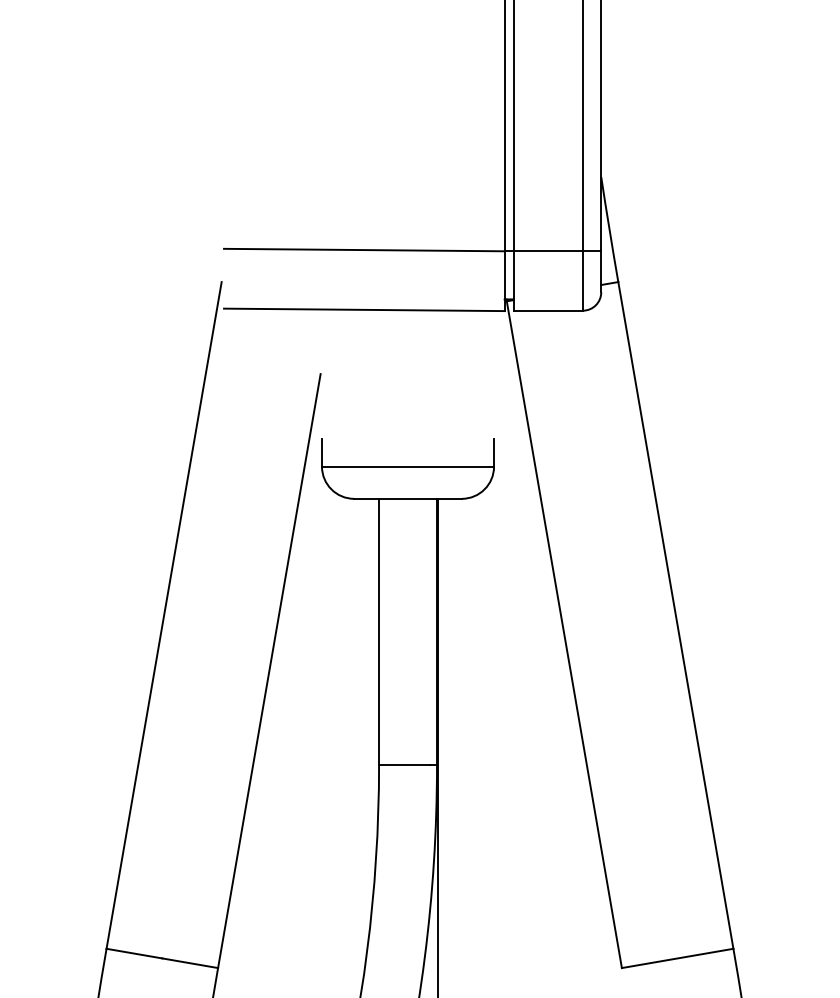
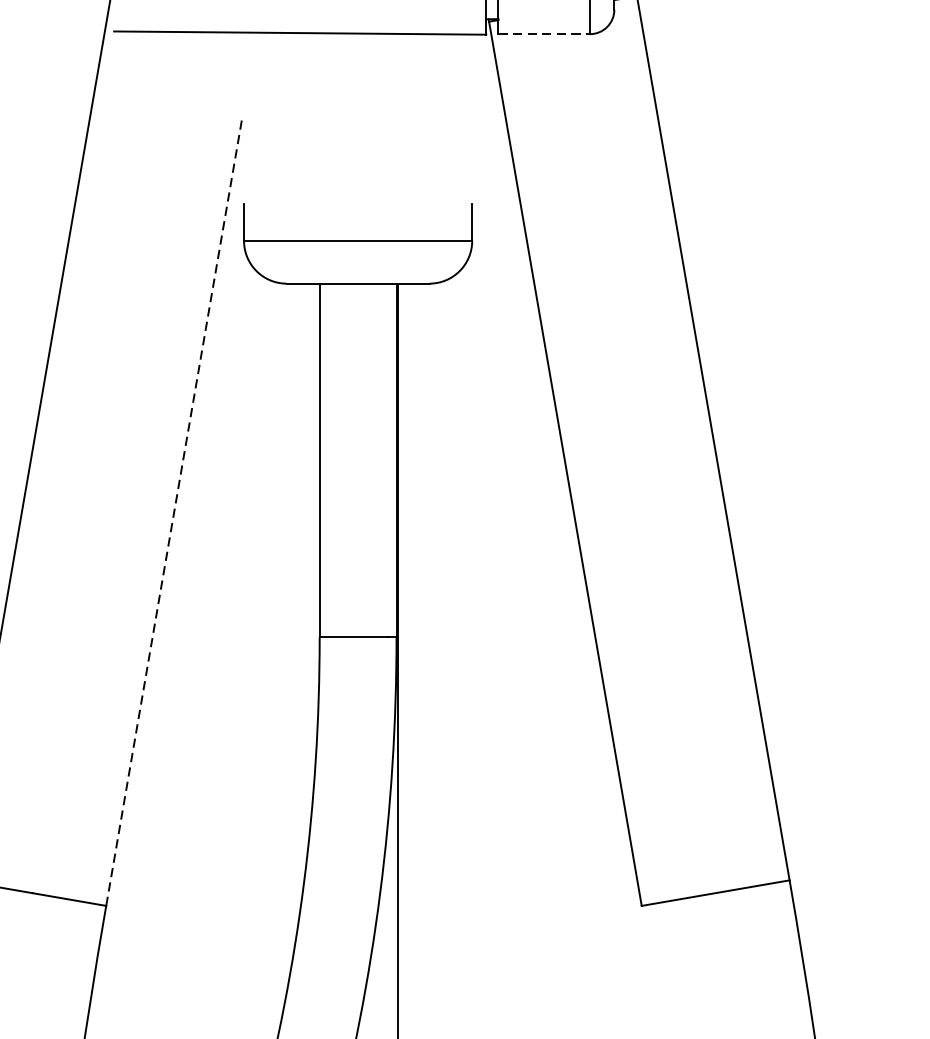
line: (548, 310) -> (544, 33), solid -> dashed
line: (269, 670) -> (174, 511), solid -> dashed

